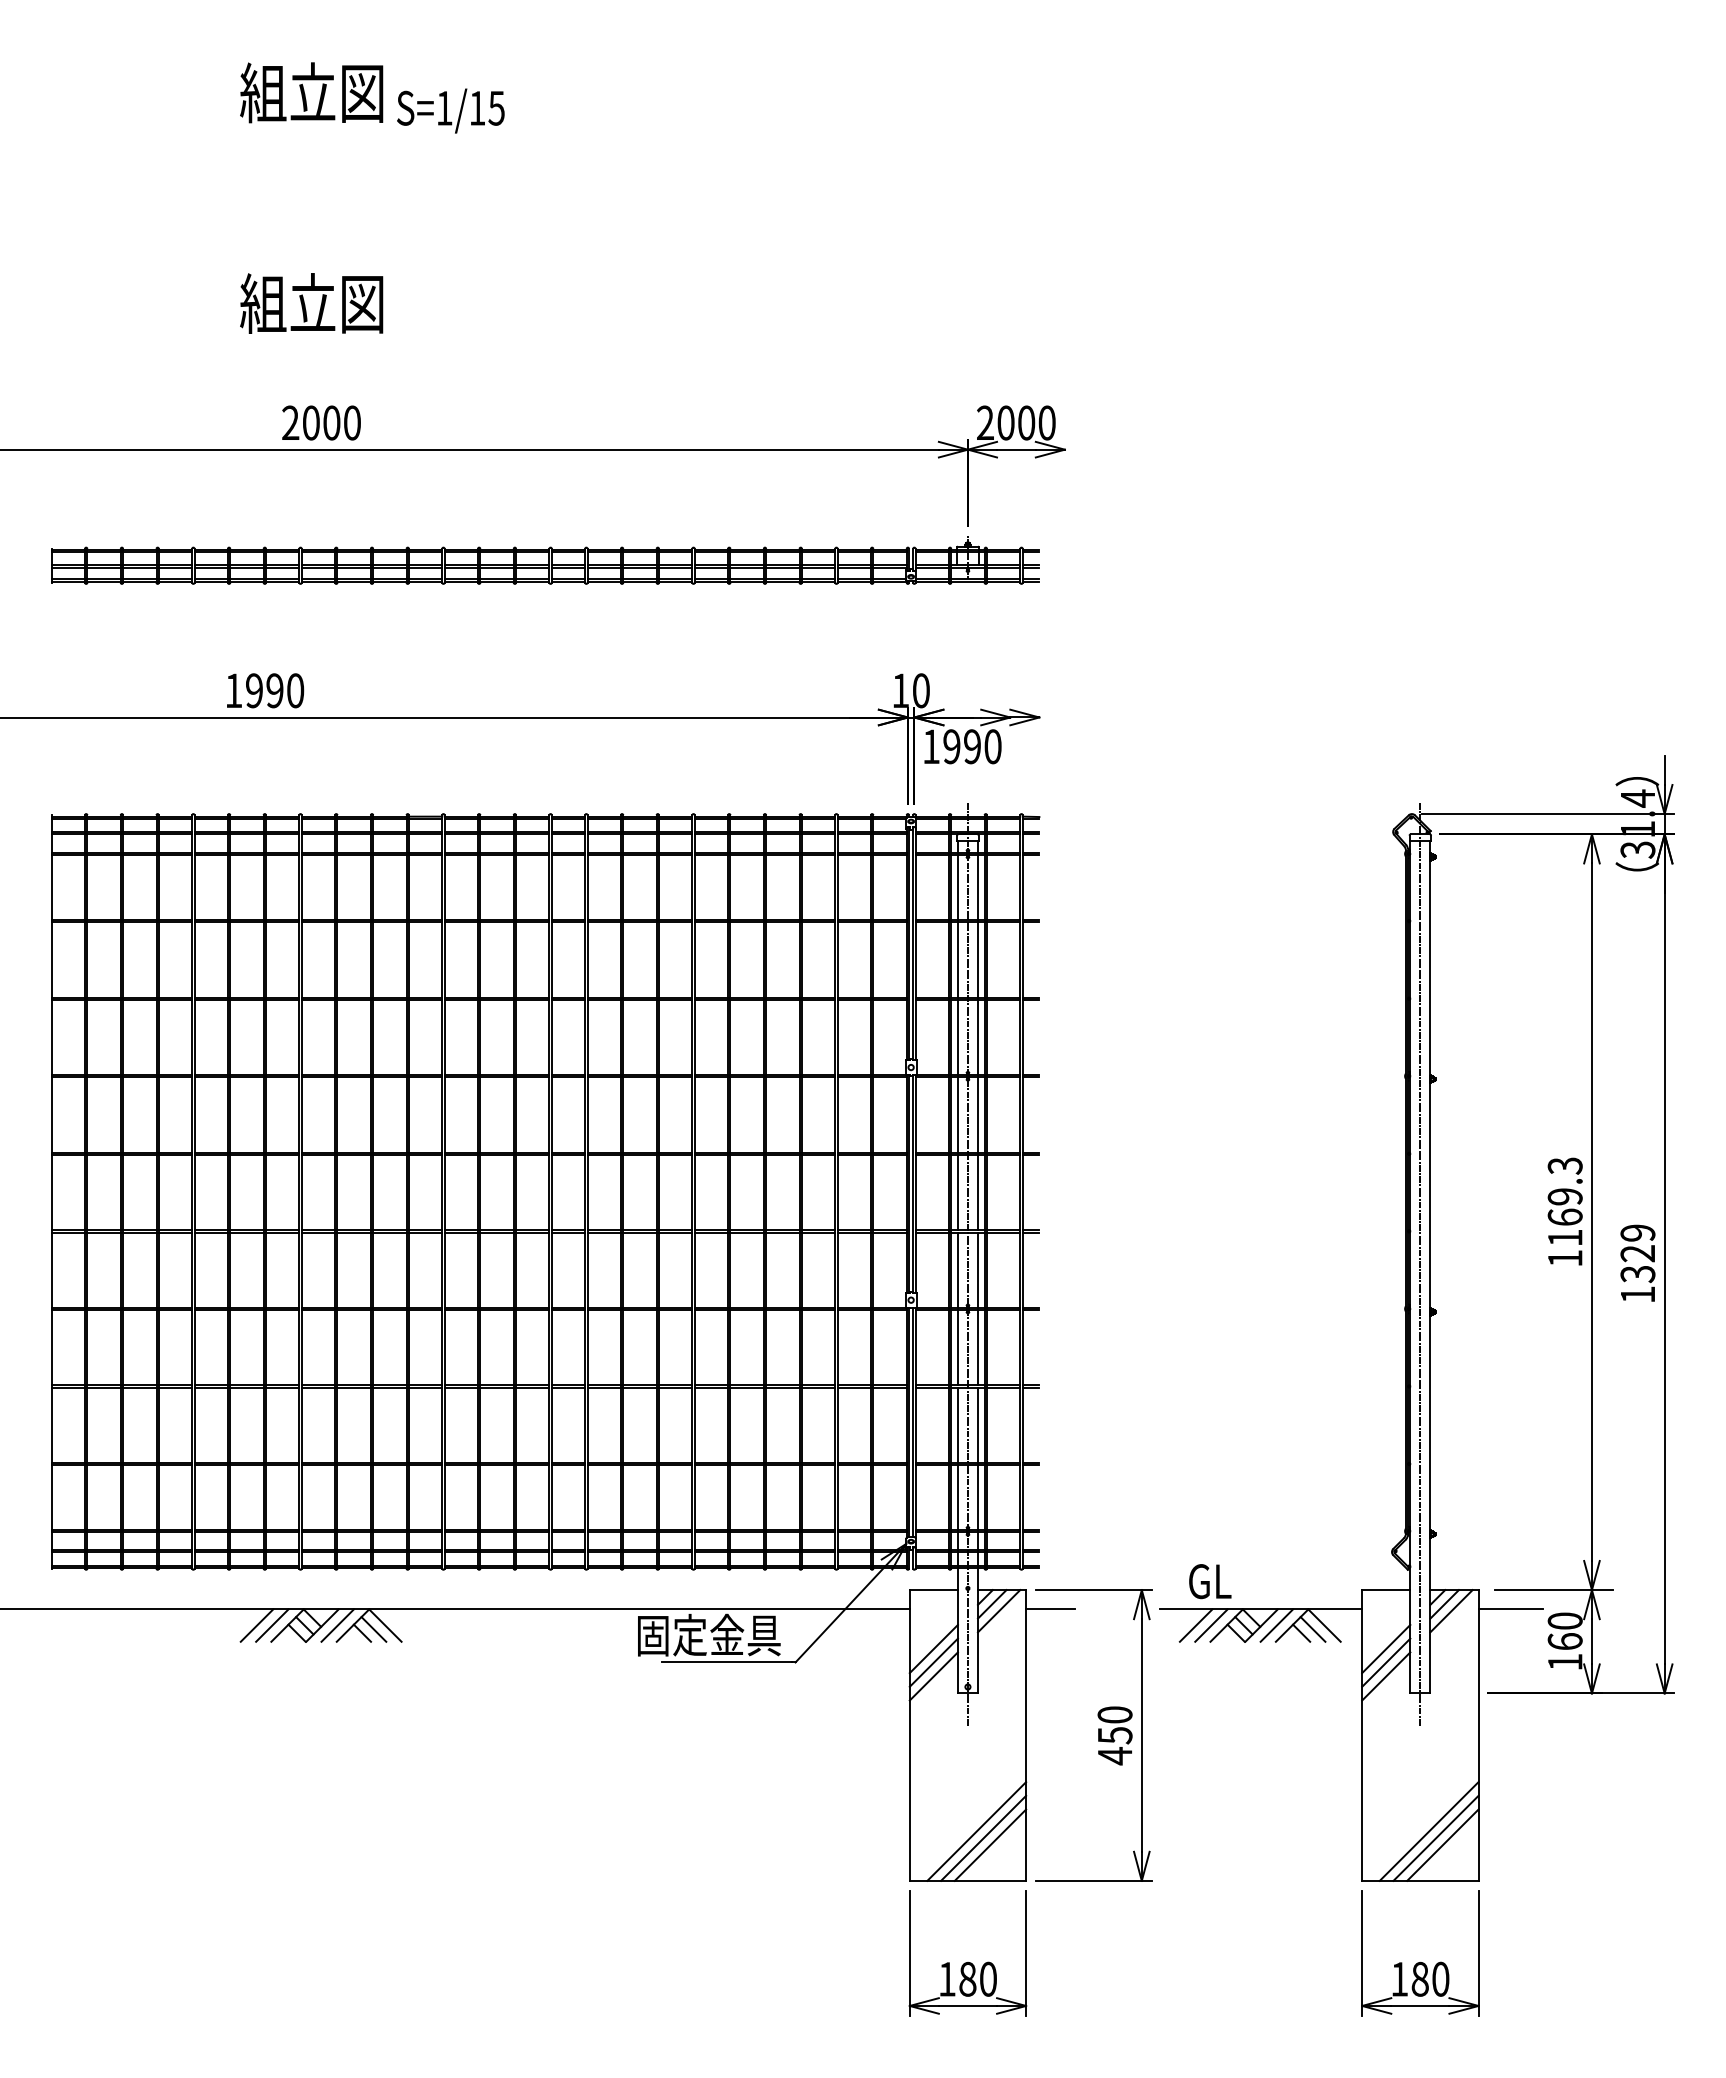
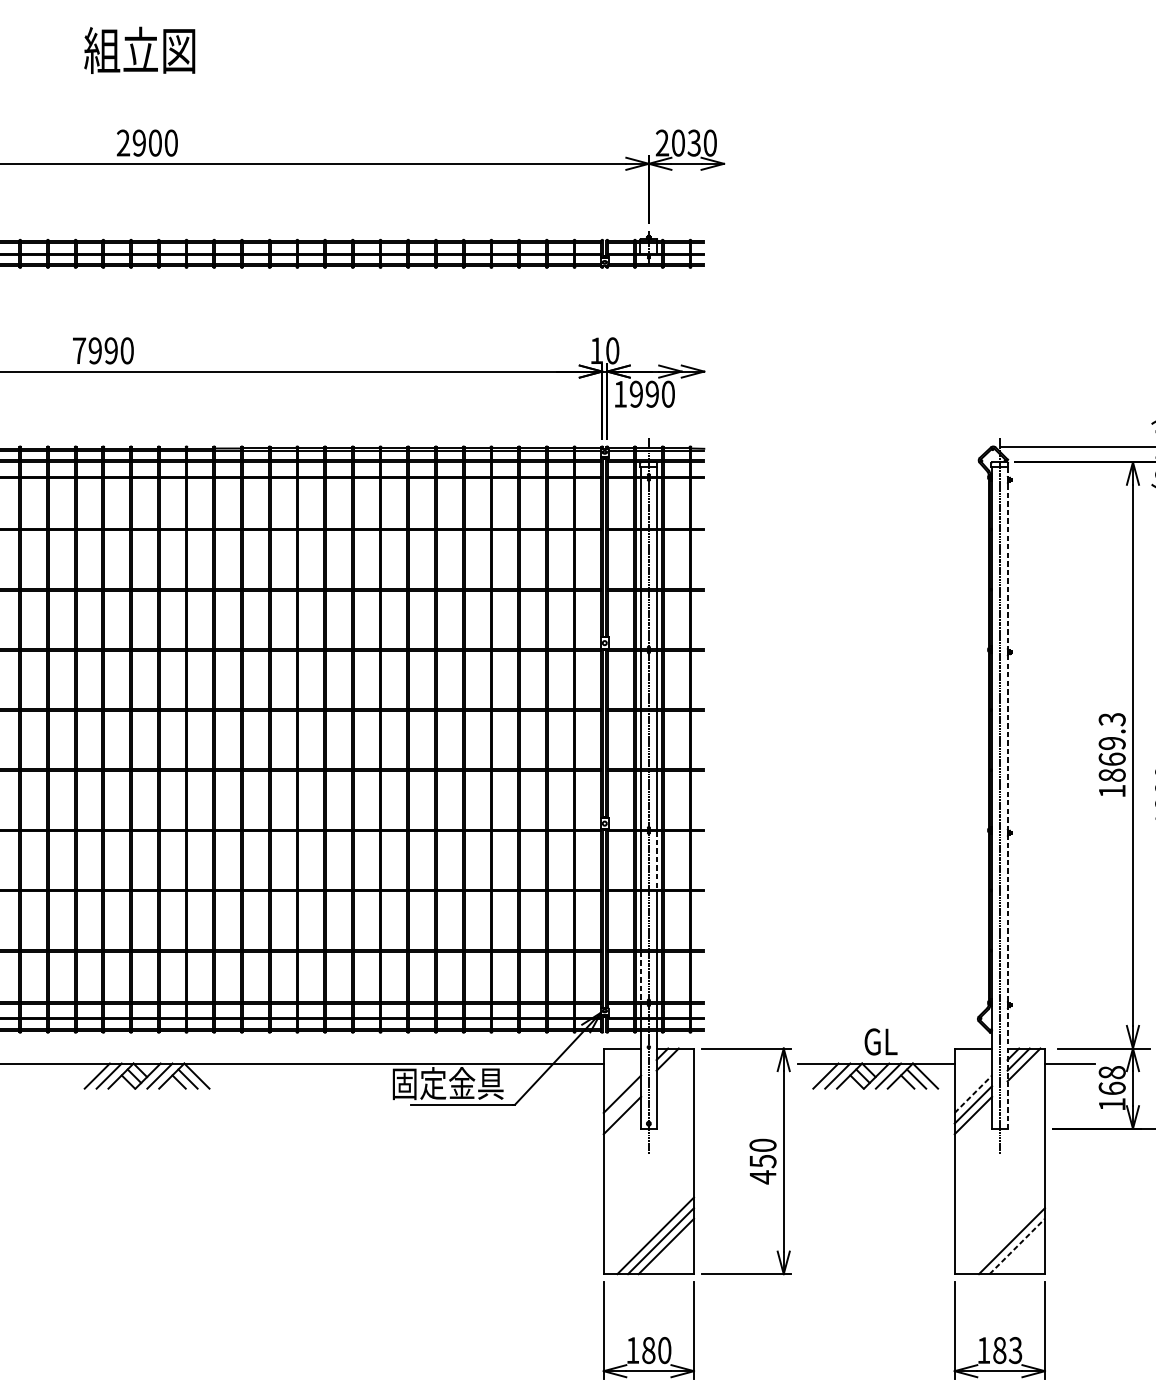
text: (310, 422) -> (138, 142), 2000 -> 2900
text: (1026, 422) -> (694, 142), 2000 -> 2030
text: (233, 690) -> (79, 350), 1990 -> 7990
text: (1564, 1237) -> (1111, 775), 1169.3 -> 1869.3
line: (1430, 1267) -> (1007, 798), solid -> dashed
line: (977, 1347) -> (656, 860), solid -> dashed
line: (957, 1498) -> (640, 977), solid -> dashed
text: (1210, 1581) -> (881, 1041), moved
line: (1050, 1609) -> (712, 1063), removed
line: (998, 1611) -> (672, 1065), removed
text: (1564, 1620) -> (1111, 1072), 160 -> 168
line: (1386, 1648) -> (973, 1093), solid -> dashed
line: (933, 1662) -> (622, 1104), removed
line: (1428, 1831) -> (1006, 1235), removed
line: (1443, 1844) -> (1017, 1245), solid -> dashed
text: (1440, 1978) -> (1015, 1349), 180 -> 183

